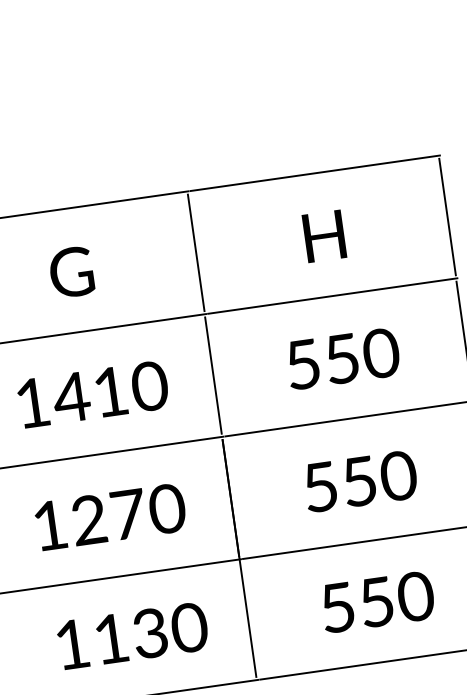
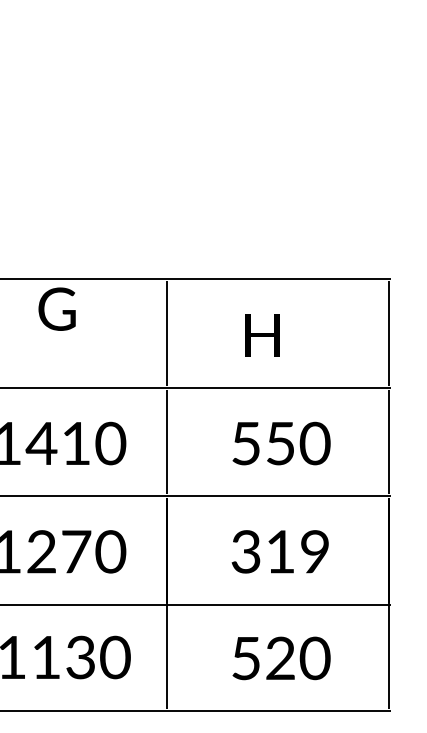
text: (324, 236) -> (262, 335), moved
text: (70, 271) -> (56, 308), moved
text: (359, 481) -> (280, 551), 550 -> 319
text: (376, 602) -> (280, 658), 550 -> 520

